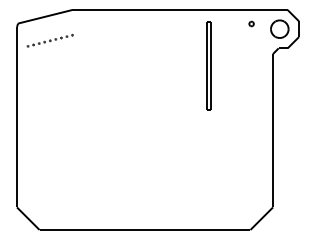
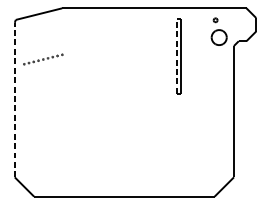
part: (279, 28) -> (218, 37), moved
part: (49, 40) -> (42, 59), moved
line: (206, 65) -> (177, 55), solid -> dashed
line: (17, 116) -> (15, 99), solid -> dashed

